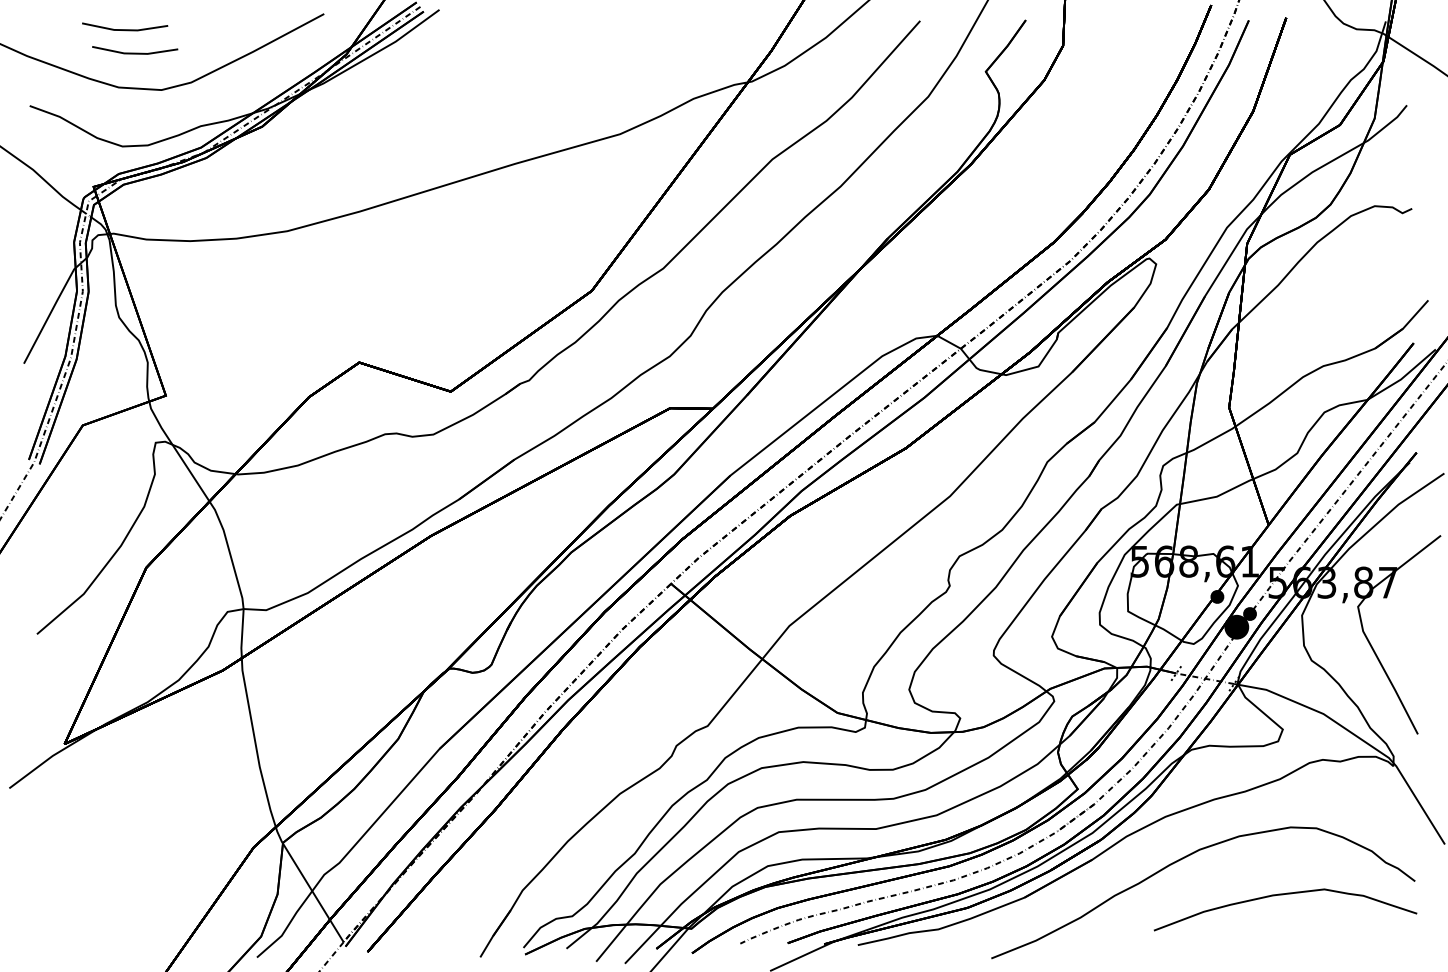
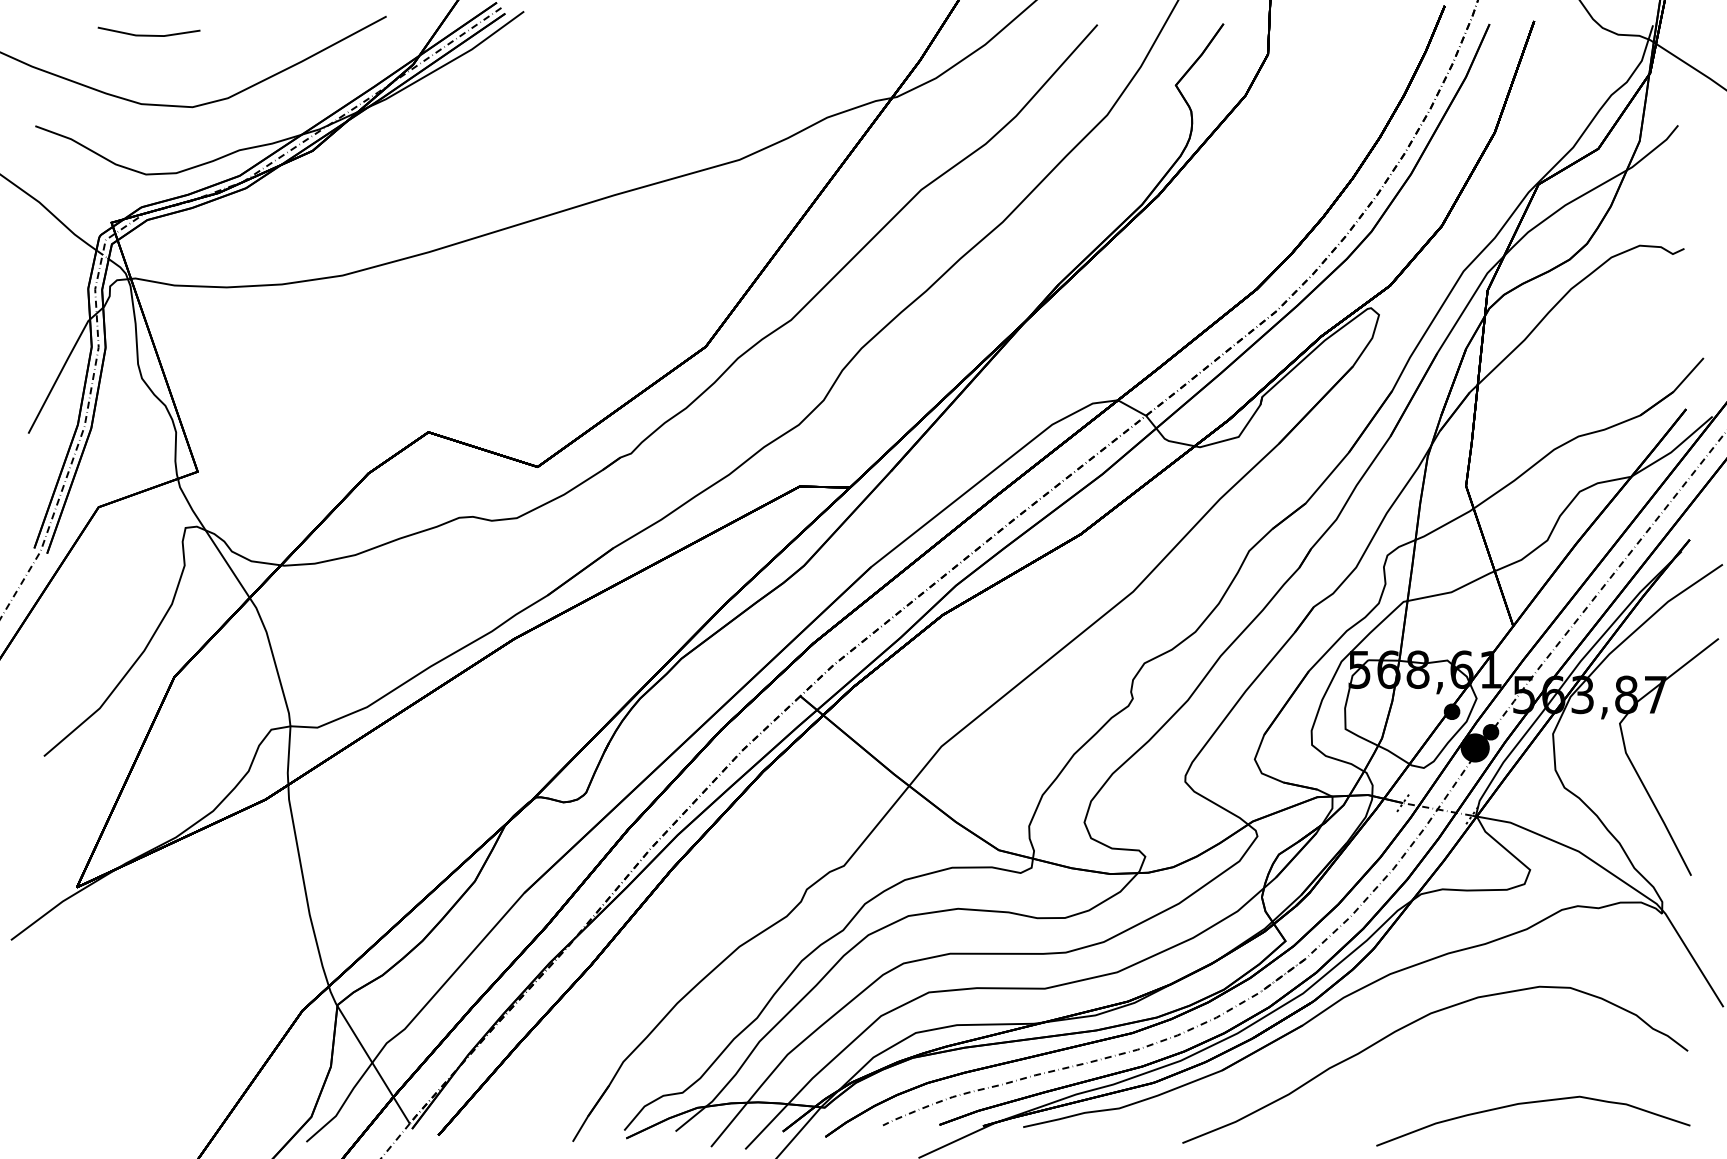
line: (134, 52) -> (160, 62), removed
curve: (1284, 895) -> (1532, 1103), moved

